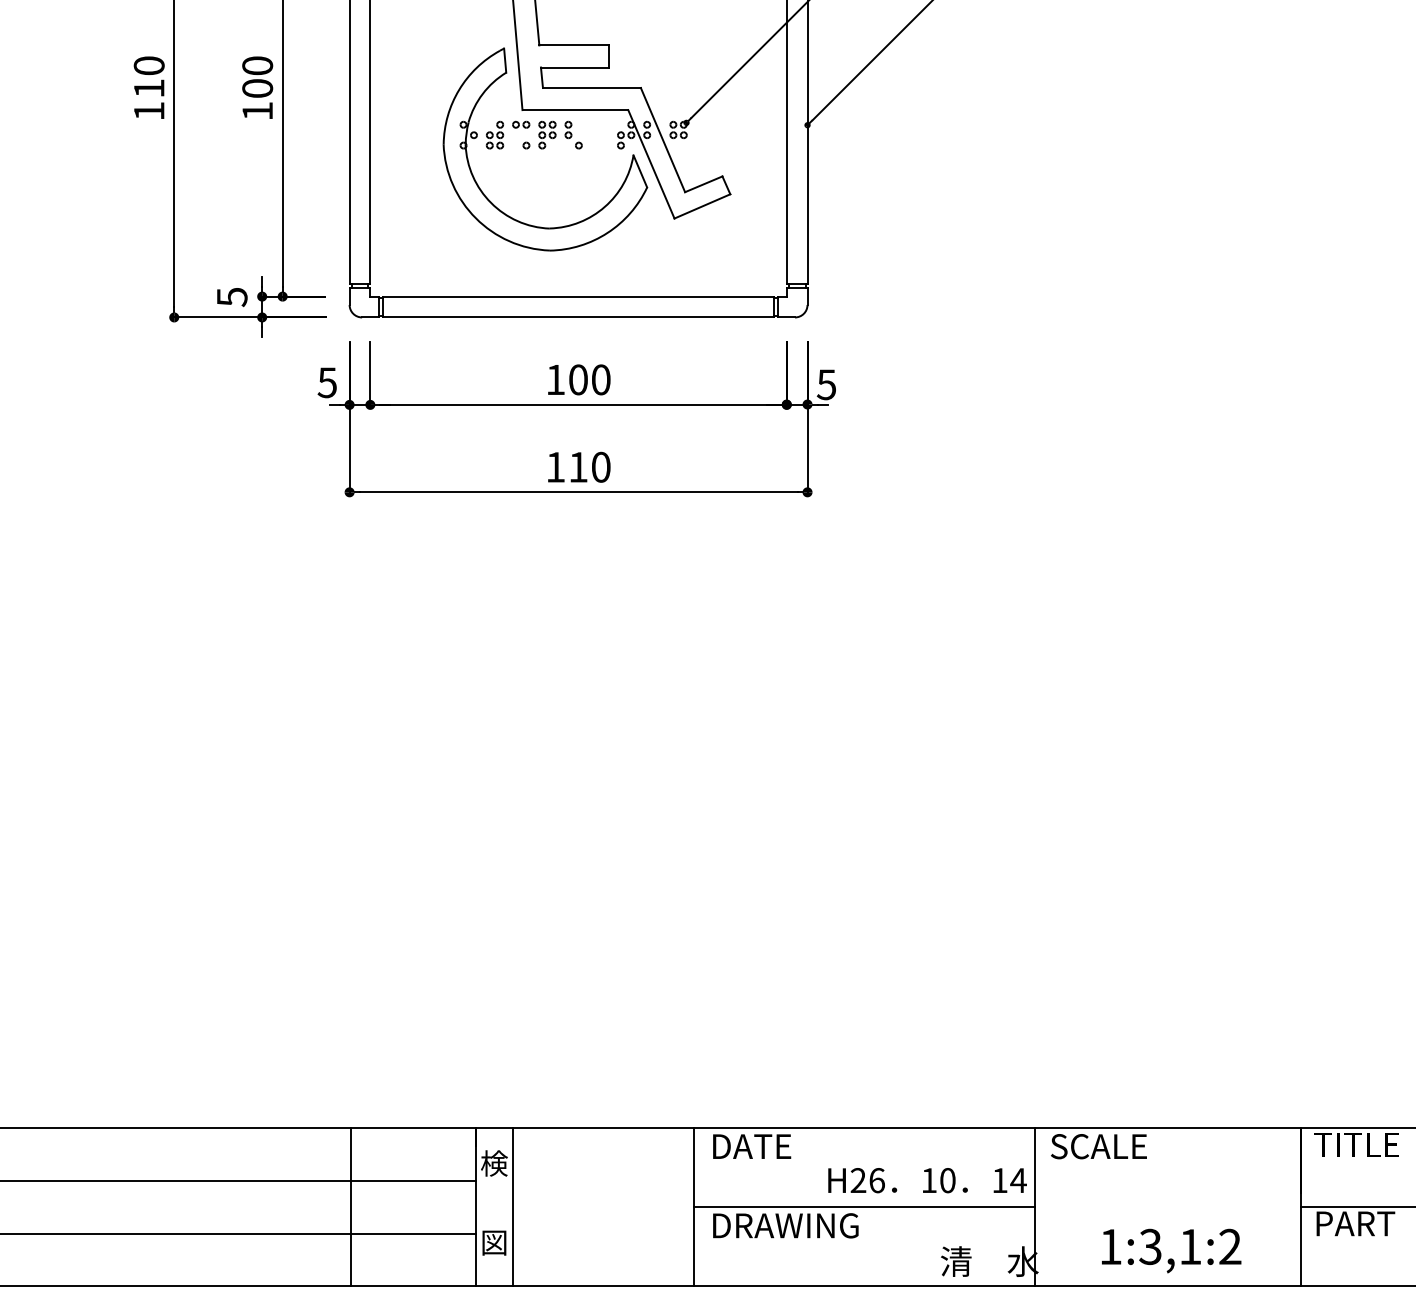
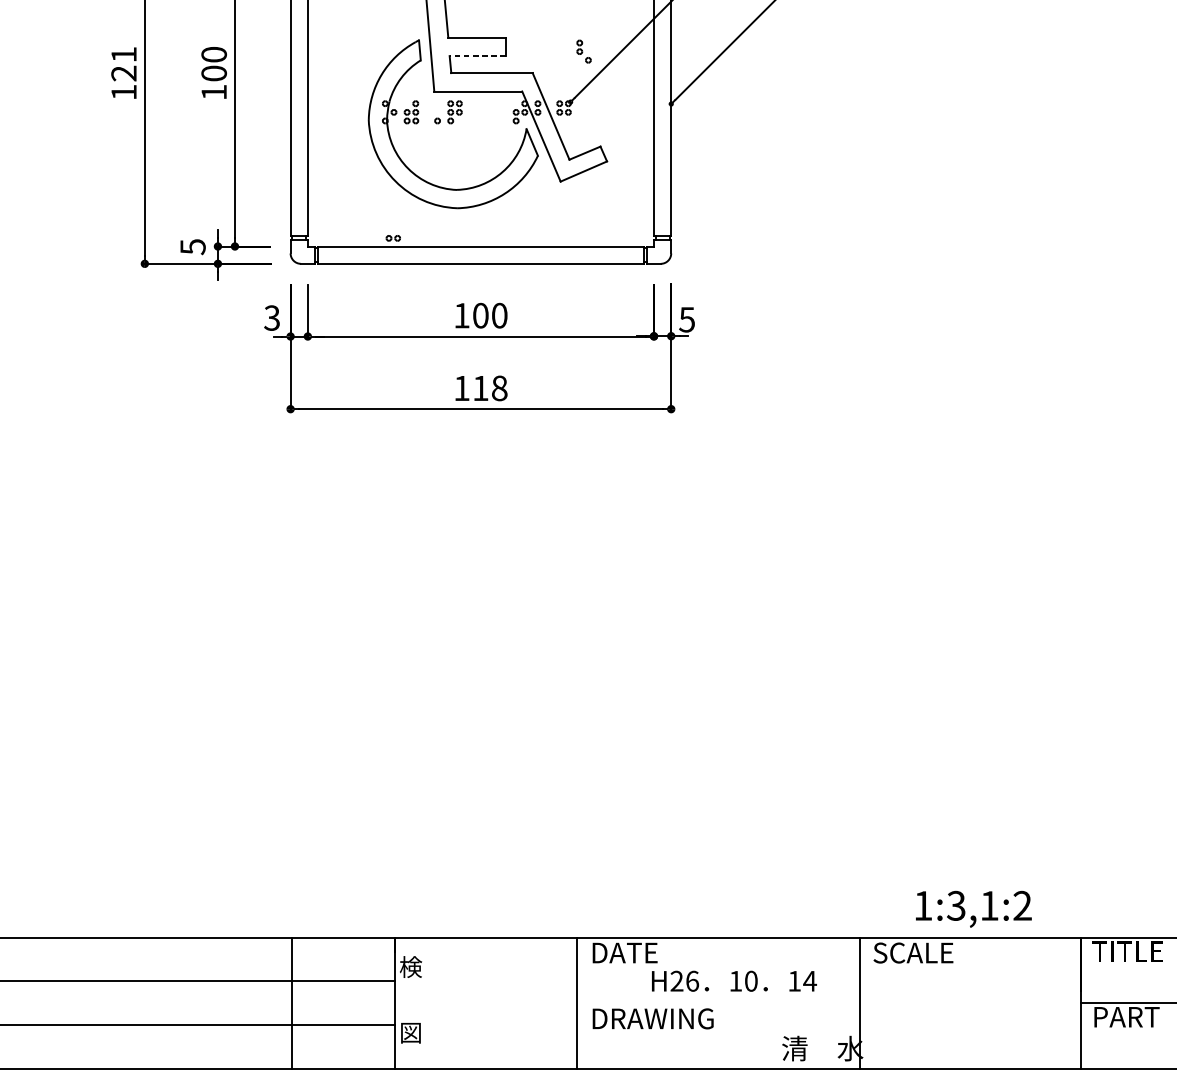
line: (574, 67) -> (477, 56), solid -> dashed
text: (148, 76) -> (123, 63), 110 -> 121
part: (521, 124) -> (393, 238), moved
part: (573, 134) -> (583, 51), moved
text: (326, 382) -> (271, 317), 5 -> 3
text: (600, 466) -> (499, 387), 110 -> 118
text: (927, 1180) -> (734, 981), moved
line: (513, 1206) -> (426, 1002), removed
line: (864, 1207) -> (718, 1003), removed
text: (1171, 1250) -> (973, 908), moved

